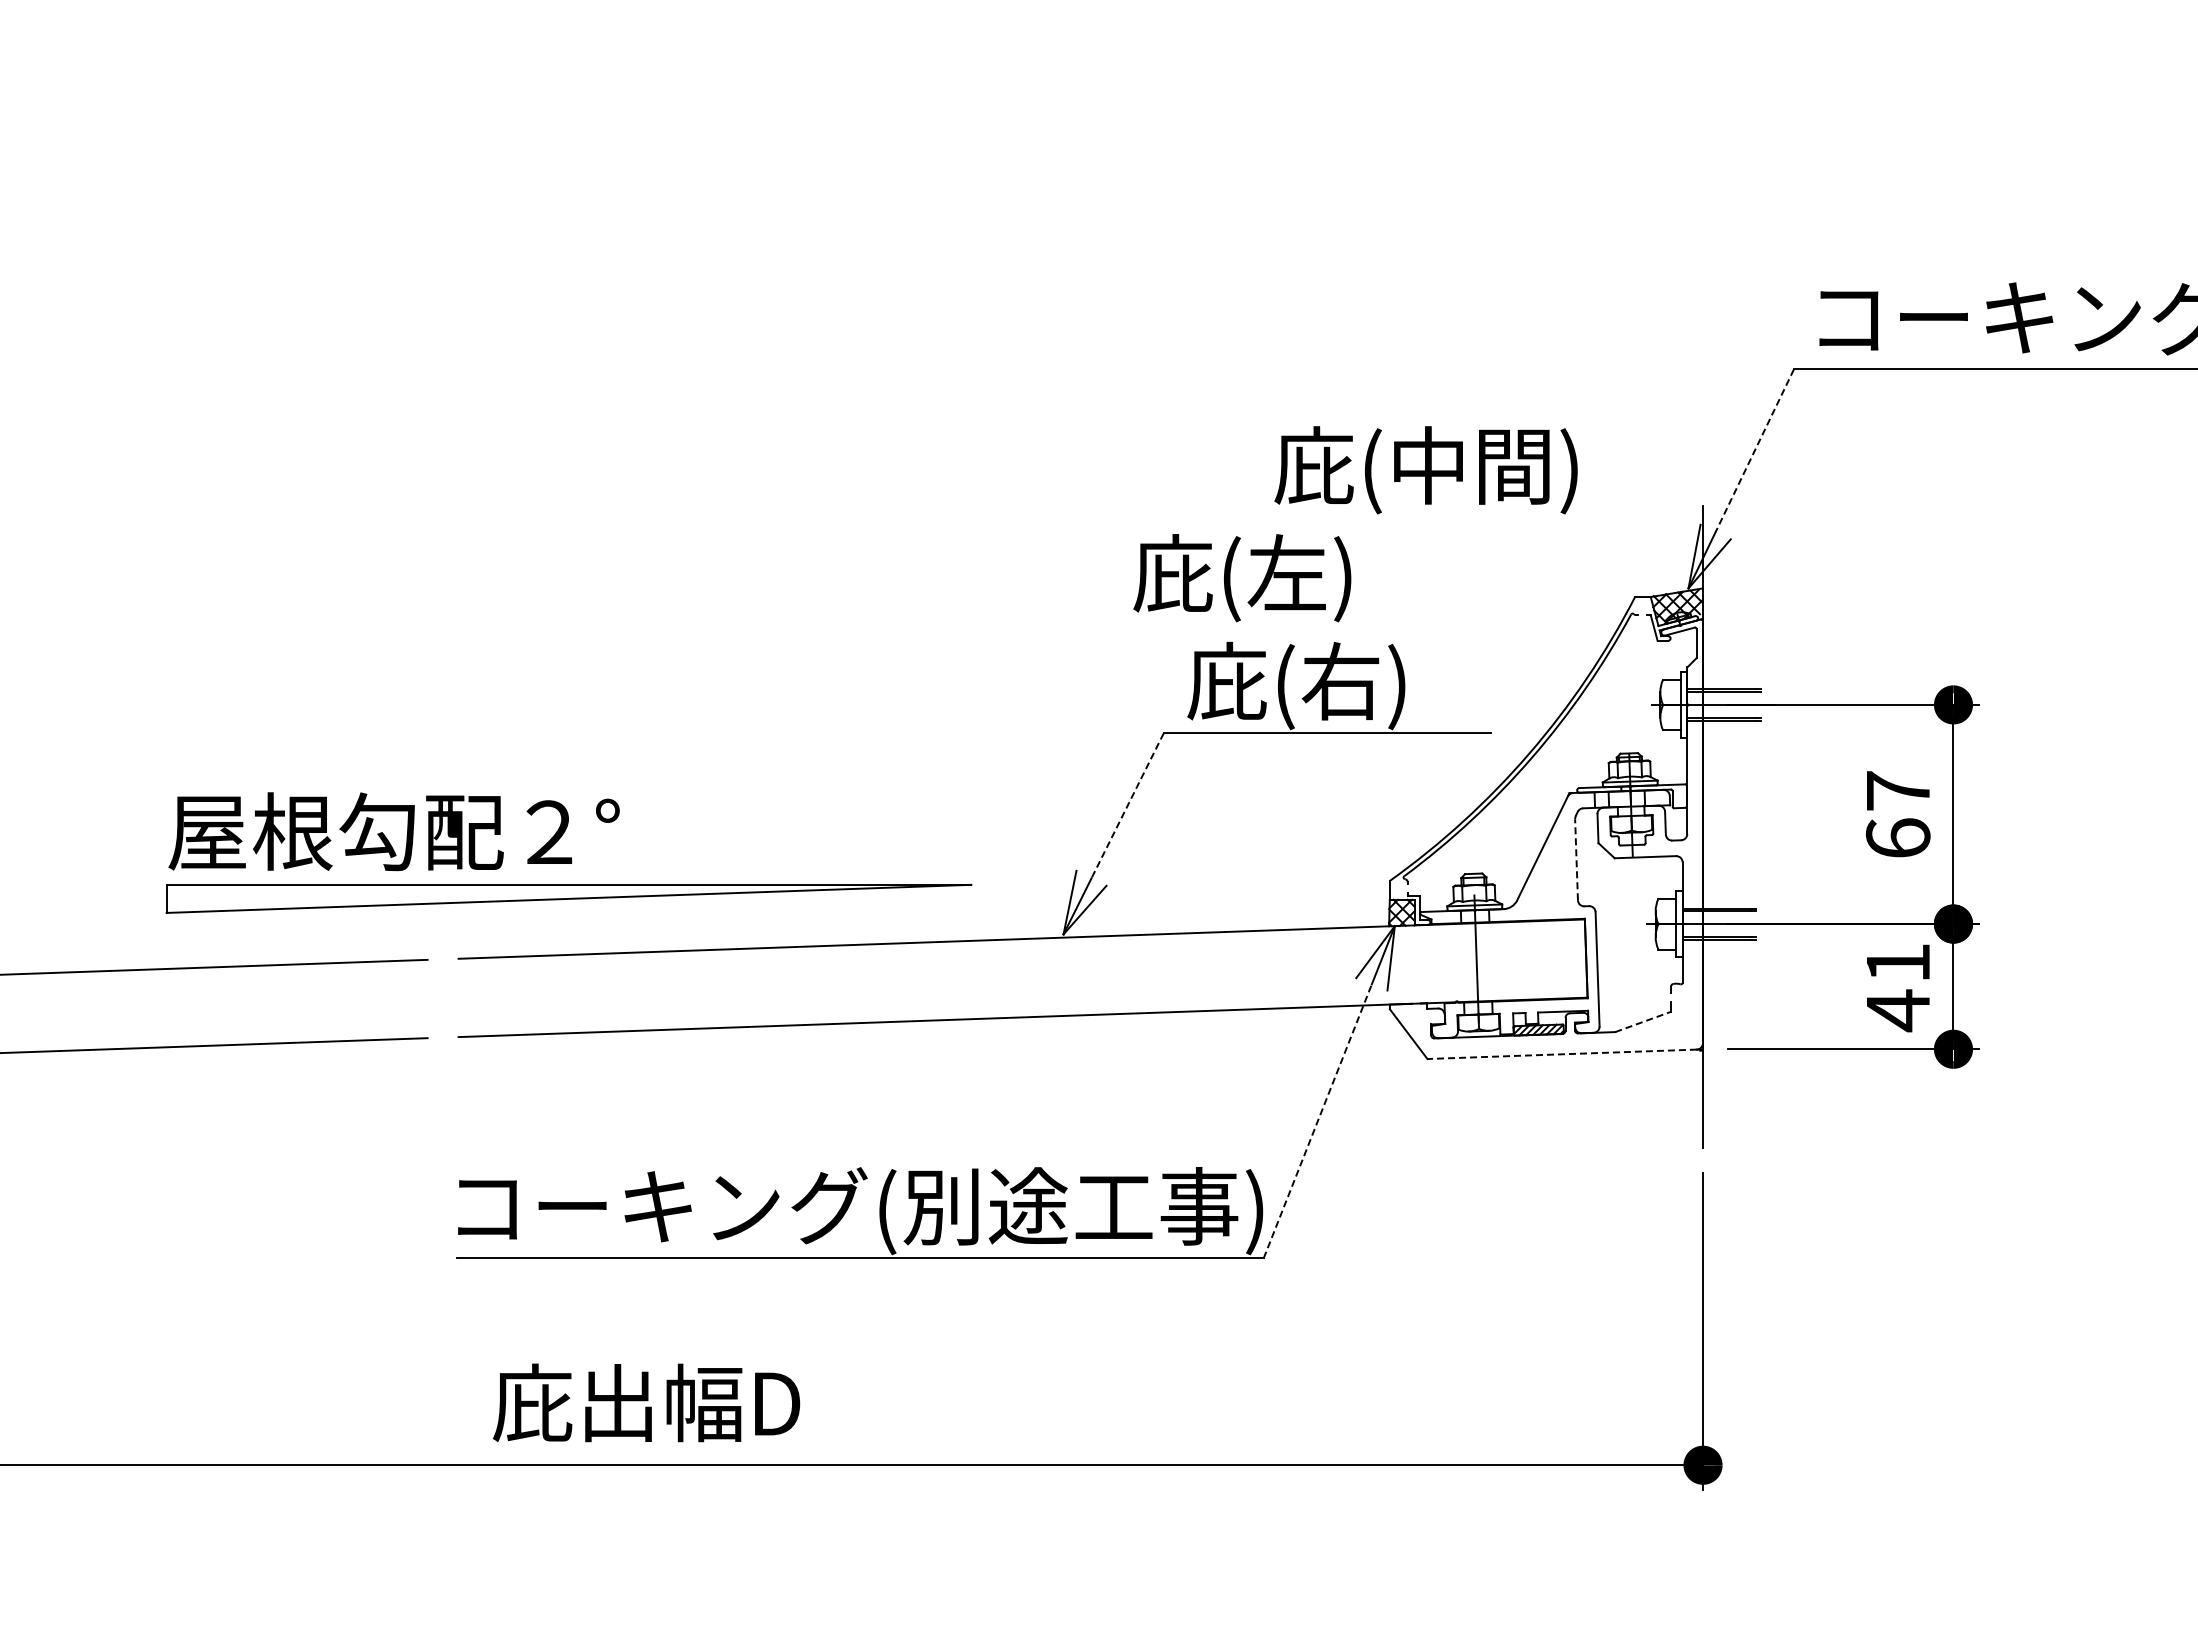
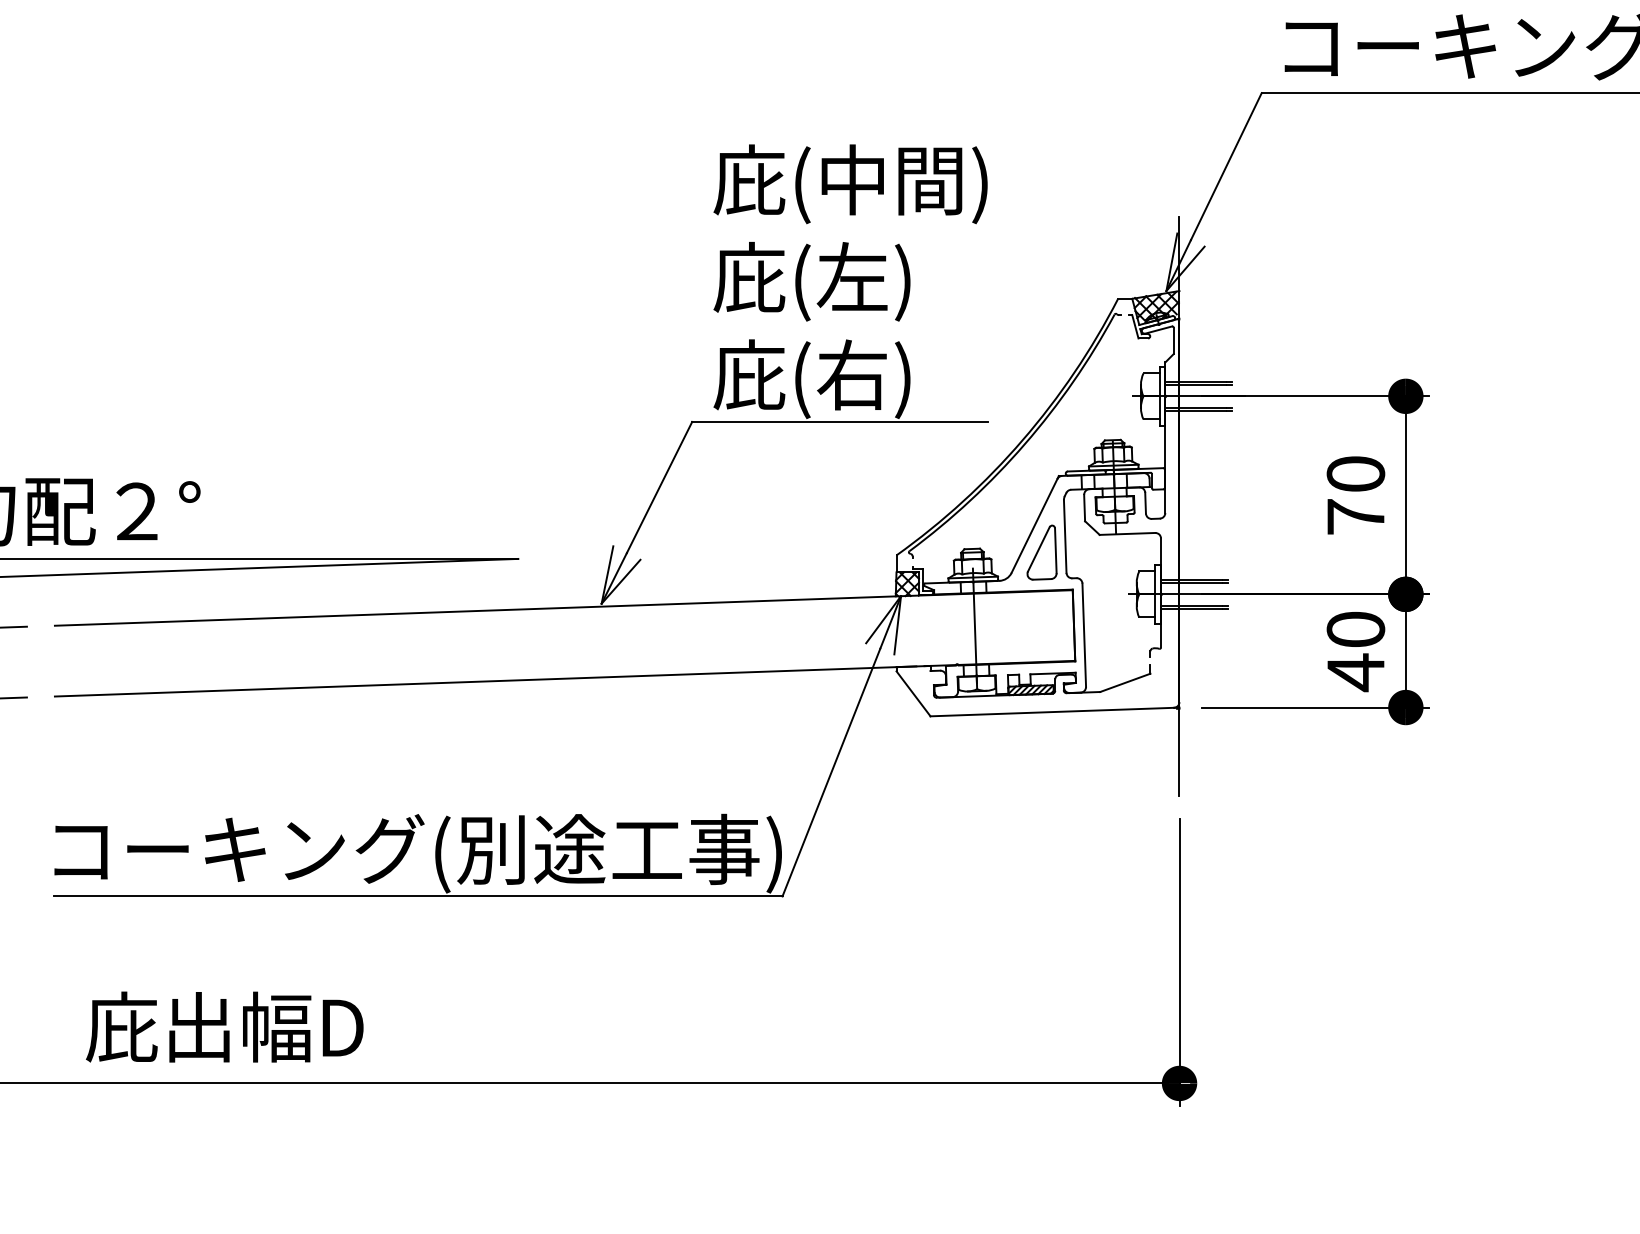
line: (1754, 451) -> (1226, 167), dashed -> solid
text: (1425, 470) -> (850, 184), moved
text: (1242, 578) -> (812, 282), moved
line: (1127, 806) -> (659, 488), dashed -> solid
text: (1897, 814) -> (1355, 495), 67 -> 70
line: (1576, 859) -> (1065, 536), dashed -> solid
part: (1550, 877) -> (1041, 552), added
text: (1897, 962) -> (1355, 629), 41 -> 40
line: (1643, 1021) -> (1125, 682), dashed -> solid
line: (1562, 1054) -> (1052, 712), dashed -> solid
line: (1317, 1120) -> (831, 771), dashed -> solid

